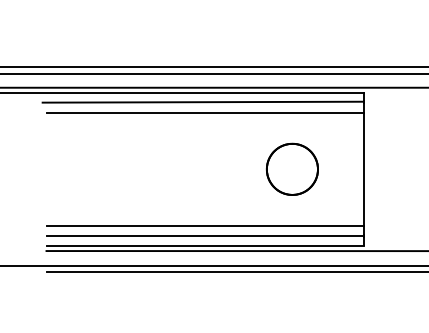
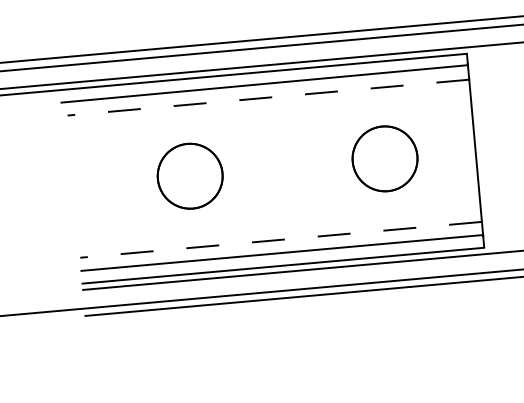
line: (205, 113) -> (268, 97), solid -> dashed
part: (138, 168) -> (190, 175), added
line: (205, 225) -> (281, 239), solid -> dashed

